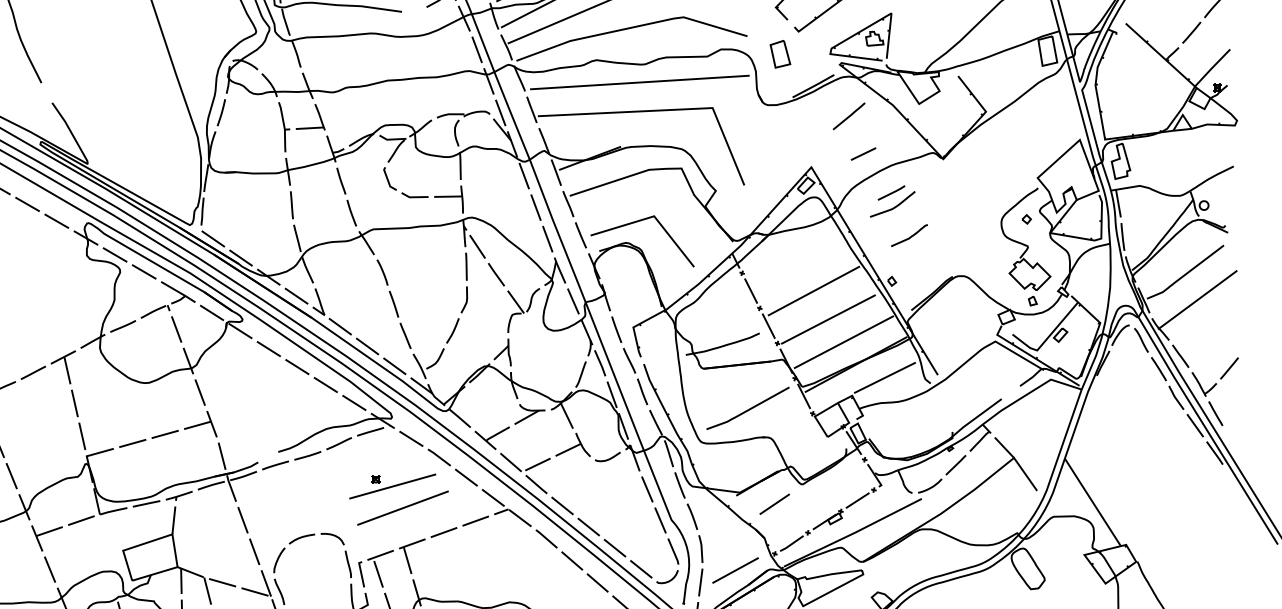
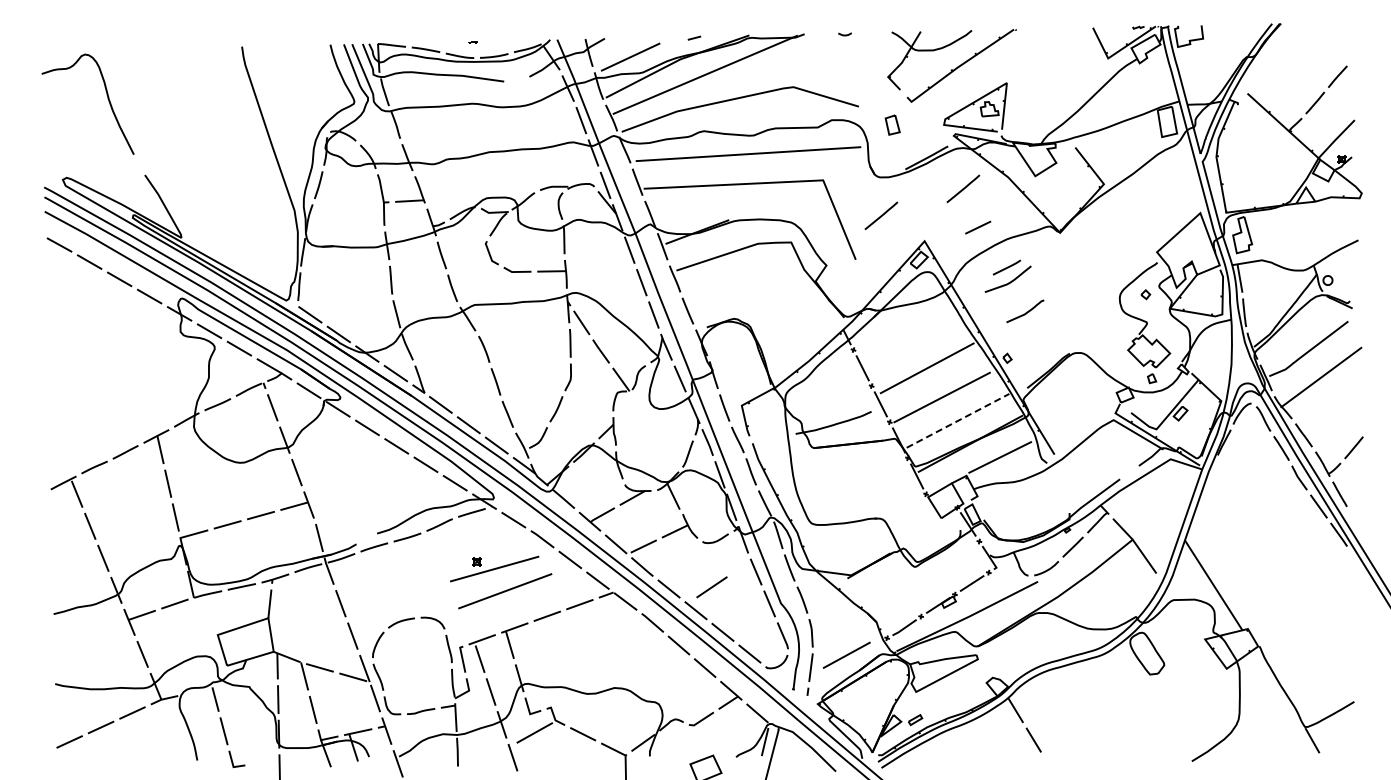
part: (780, 53) -> (892, 124), size x0.7
line: (769, 142) -> (881, 215), added
line: (636, 223) -> (744, 298), removed
line: (844, 341) -> (958, 420), solid -> dashed
curve: (747, 409) -> (859, 489), removed
line: (774, 504) -> (711, 587), moved

